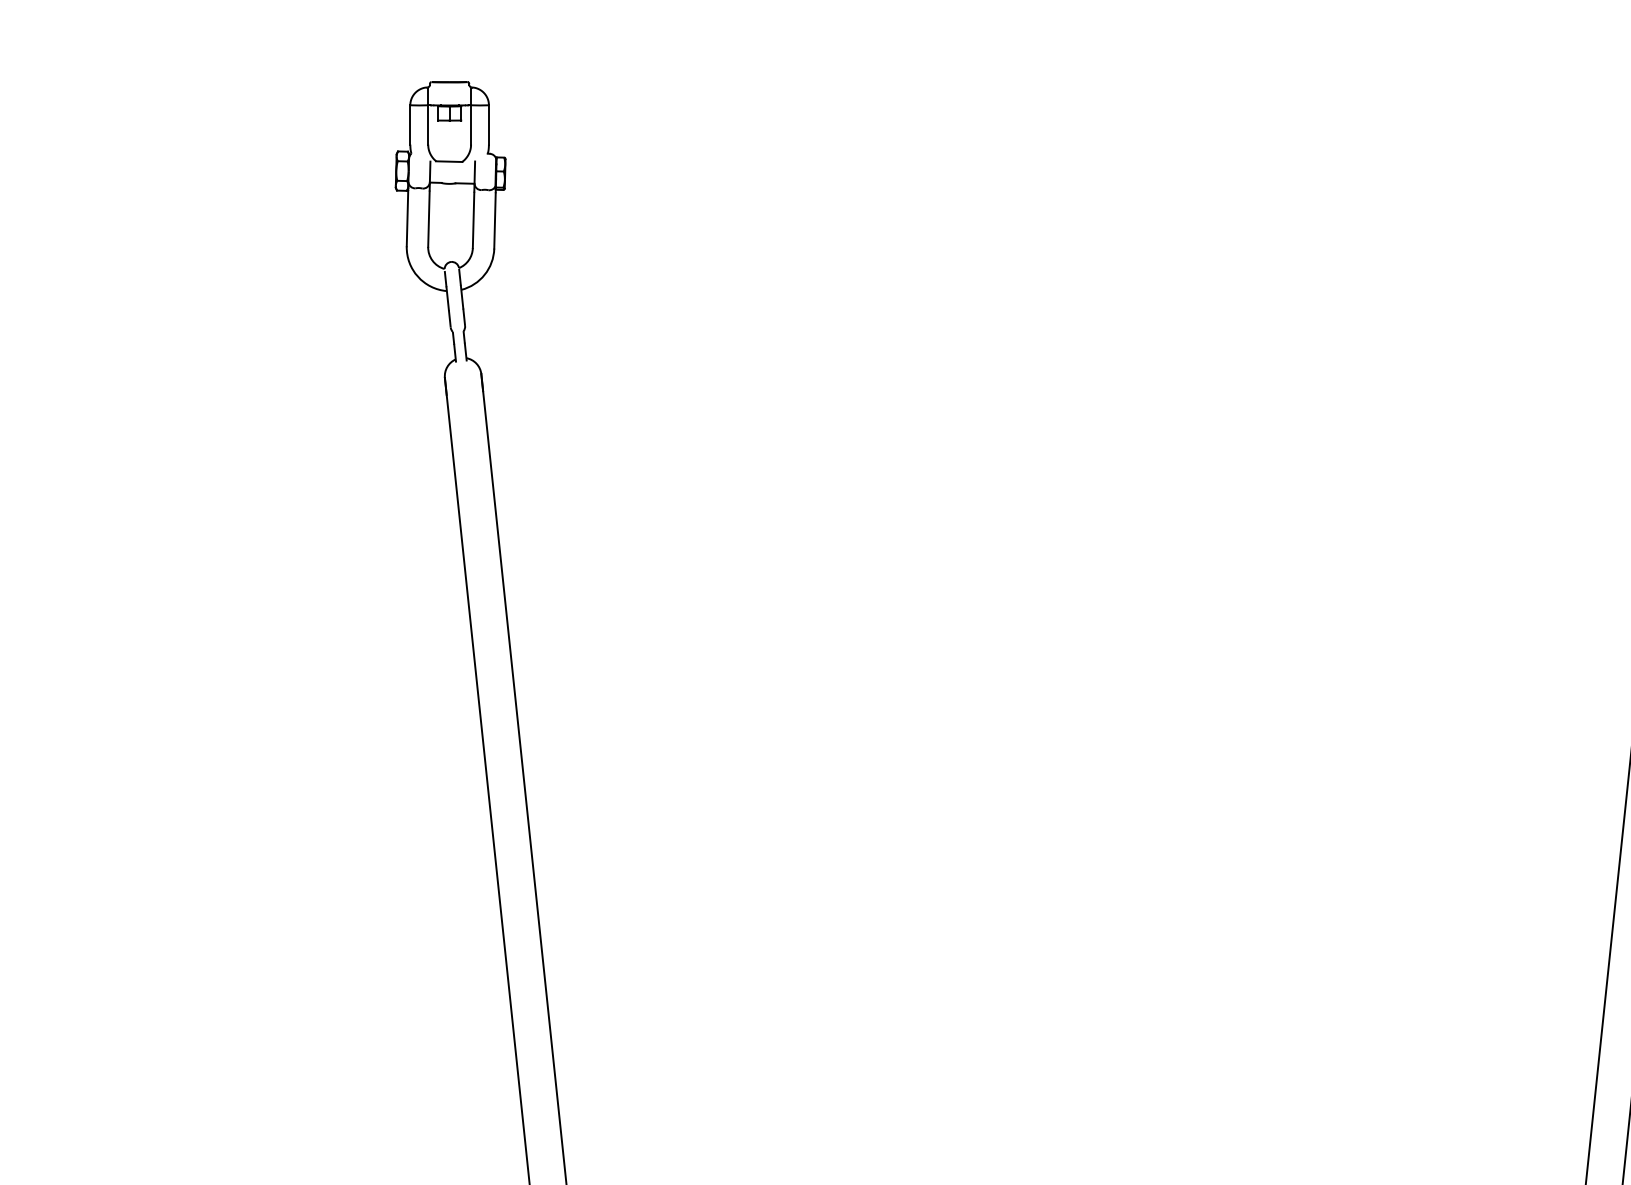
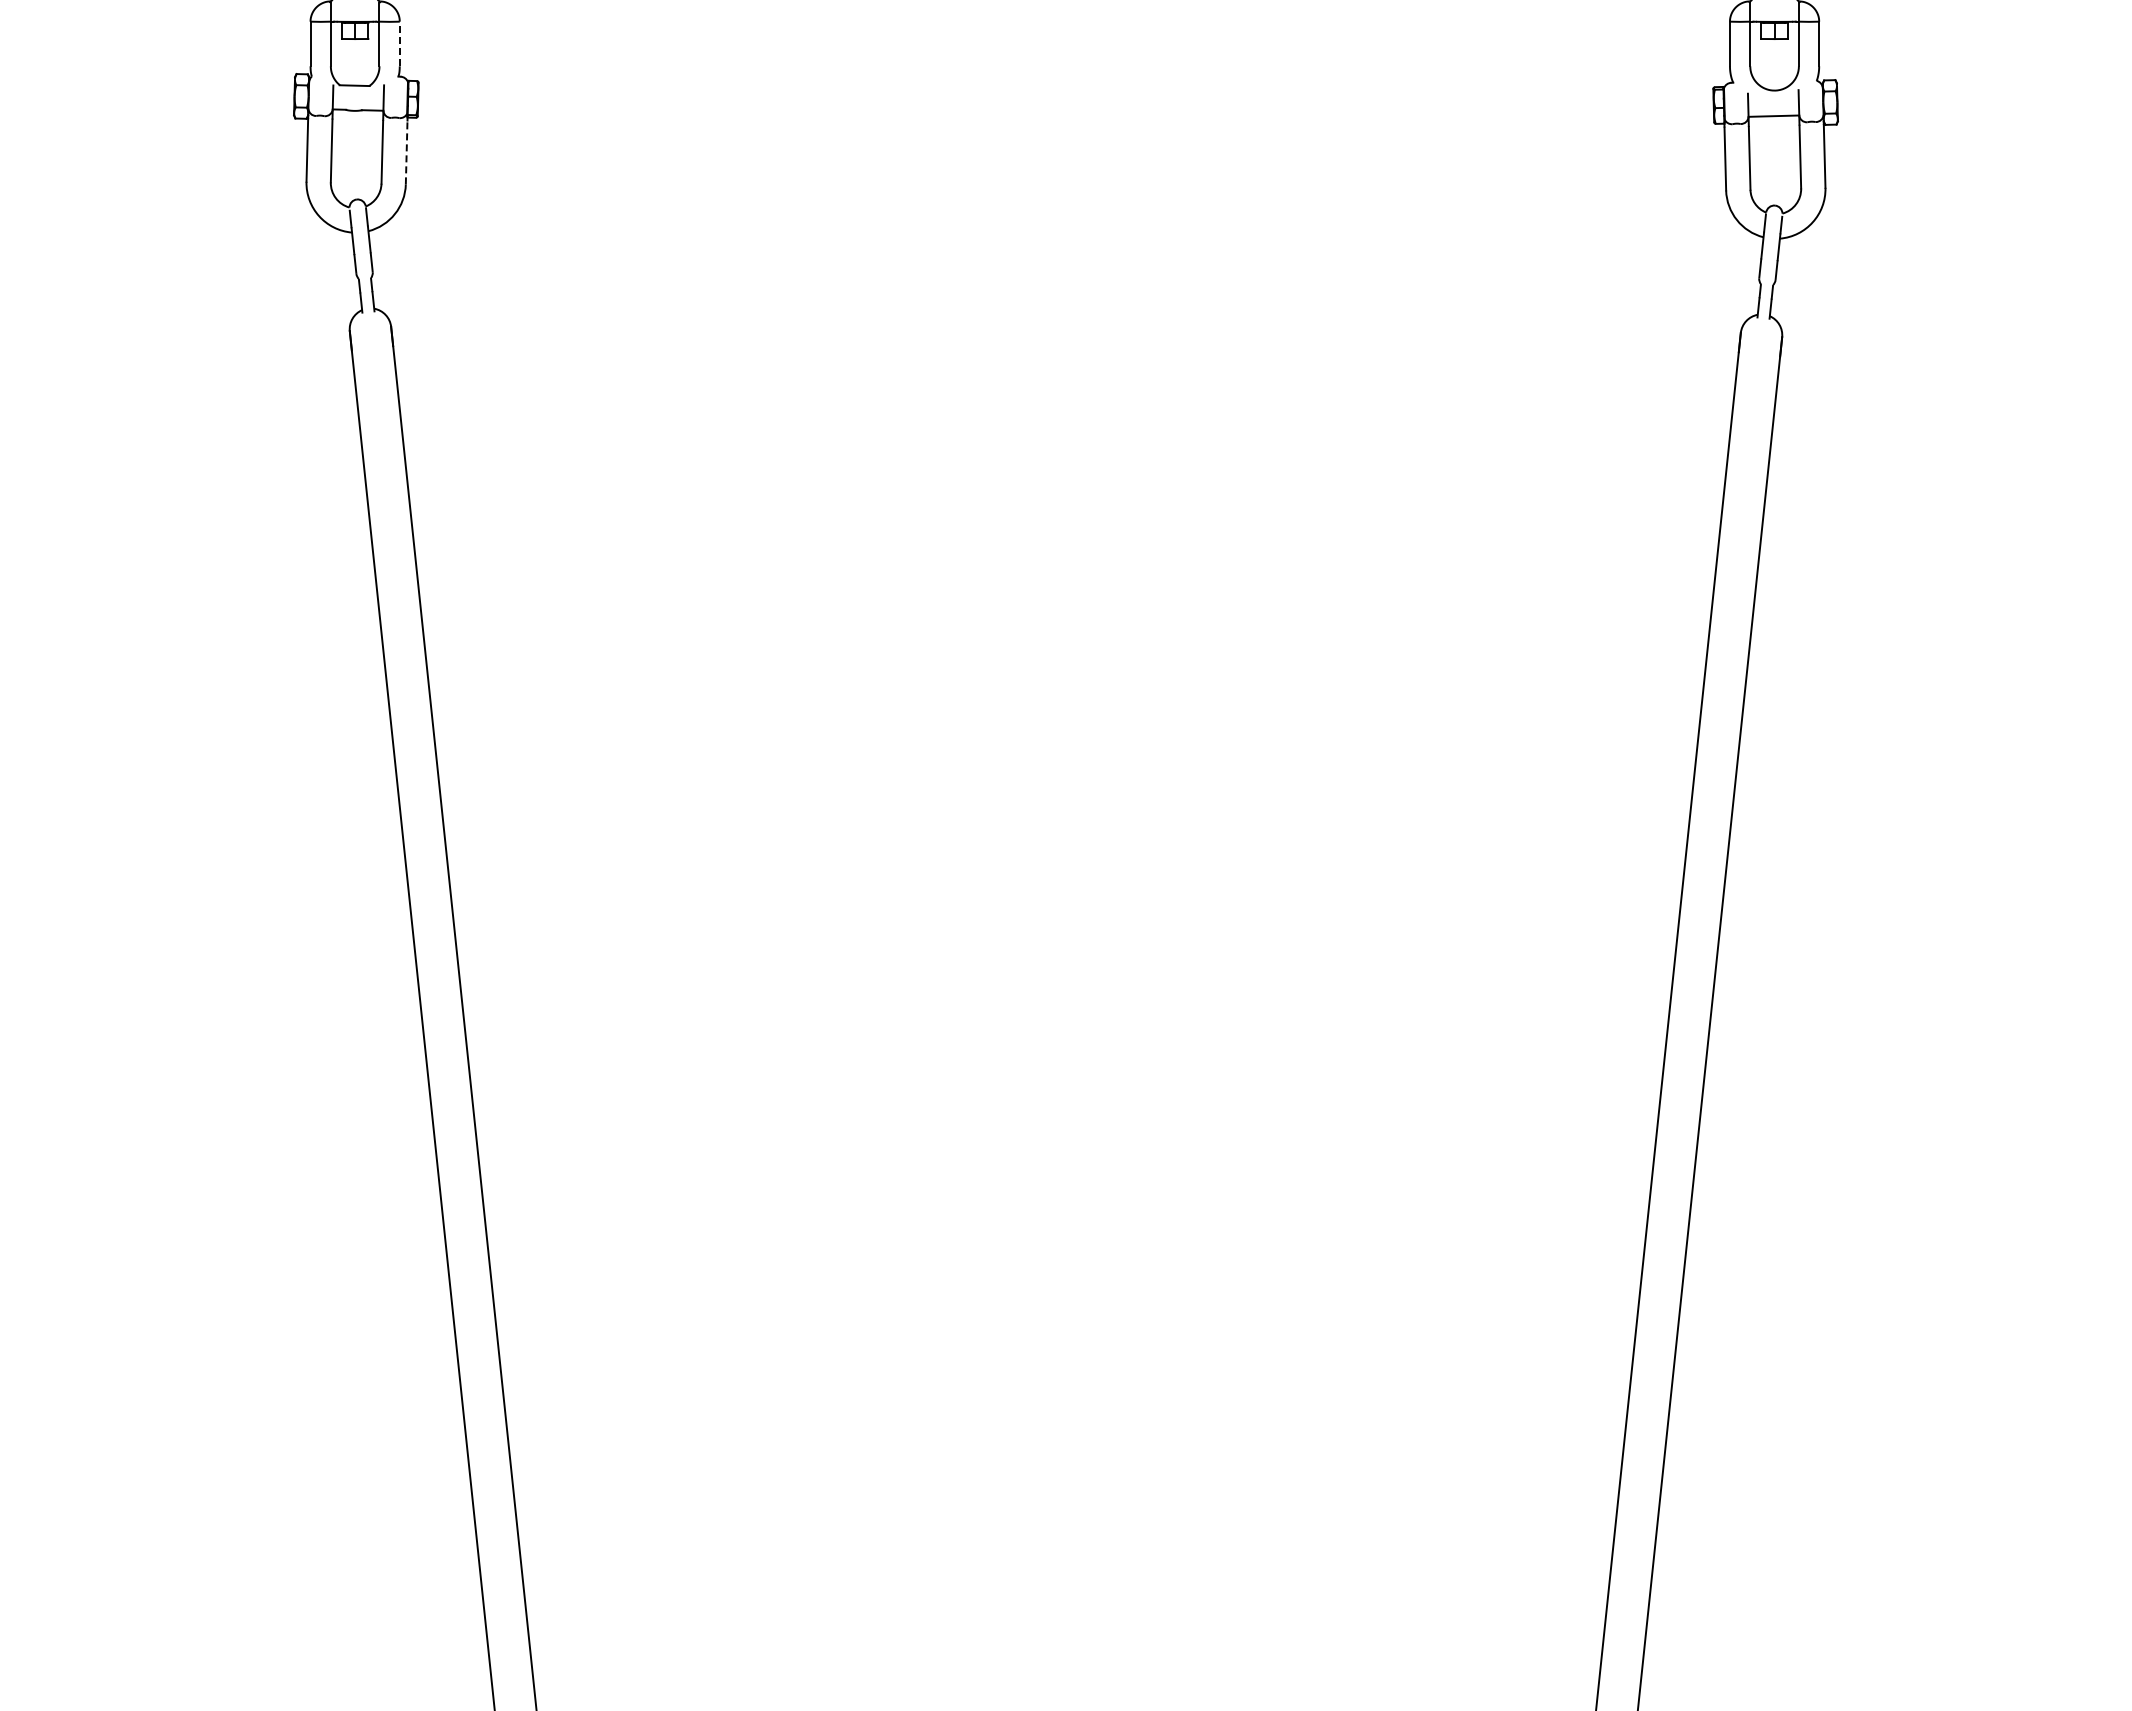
line: (488, 124) -> (399, 43), solid -> dashed
line: (494, 220) -> (406, 152), solid -> dashed

